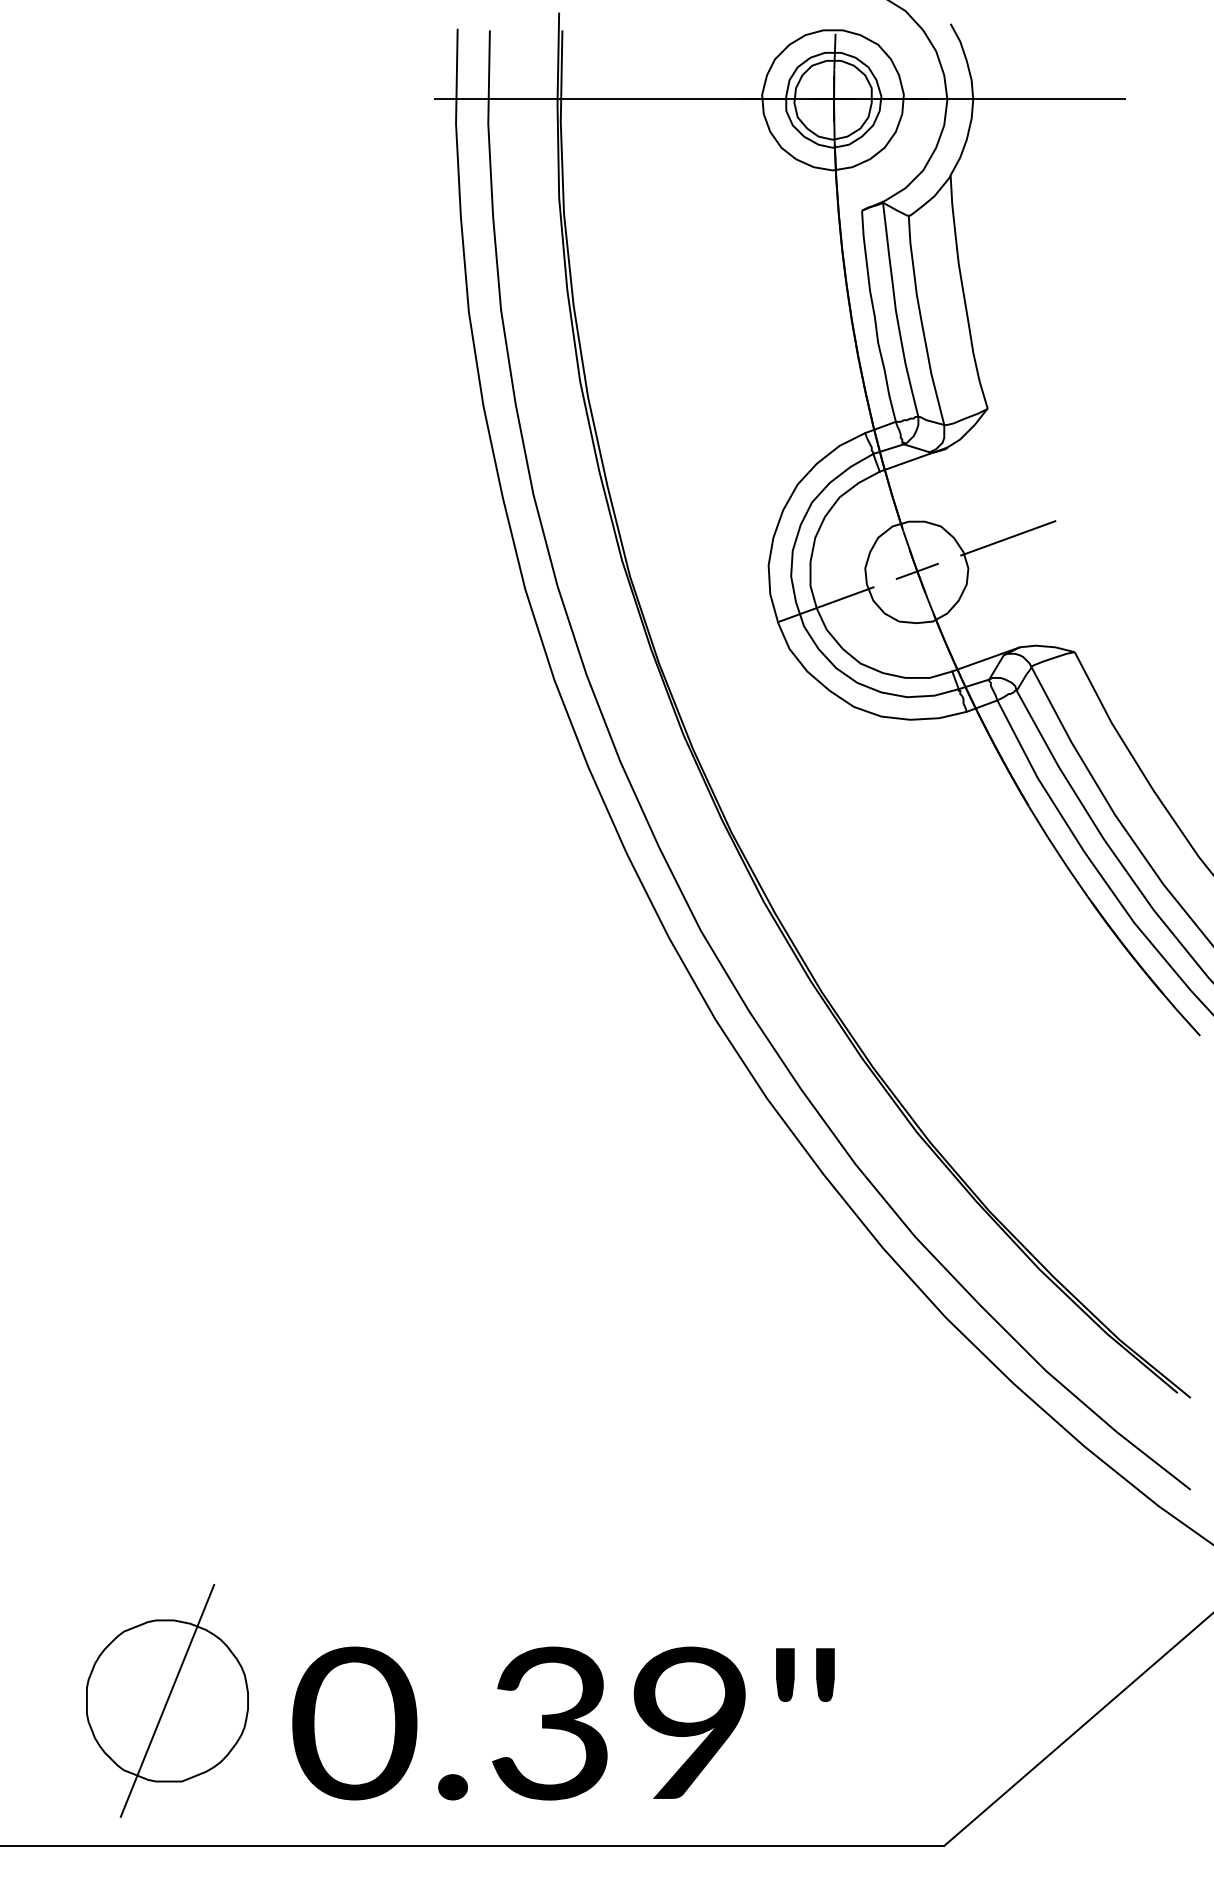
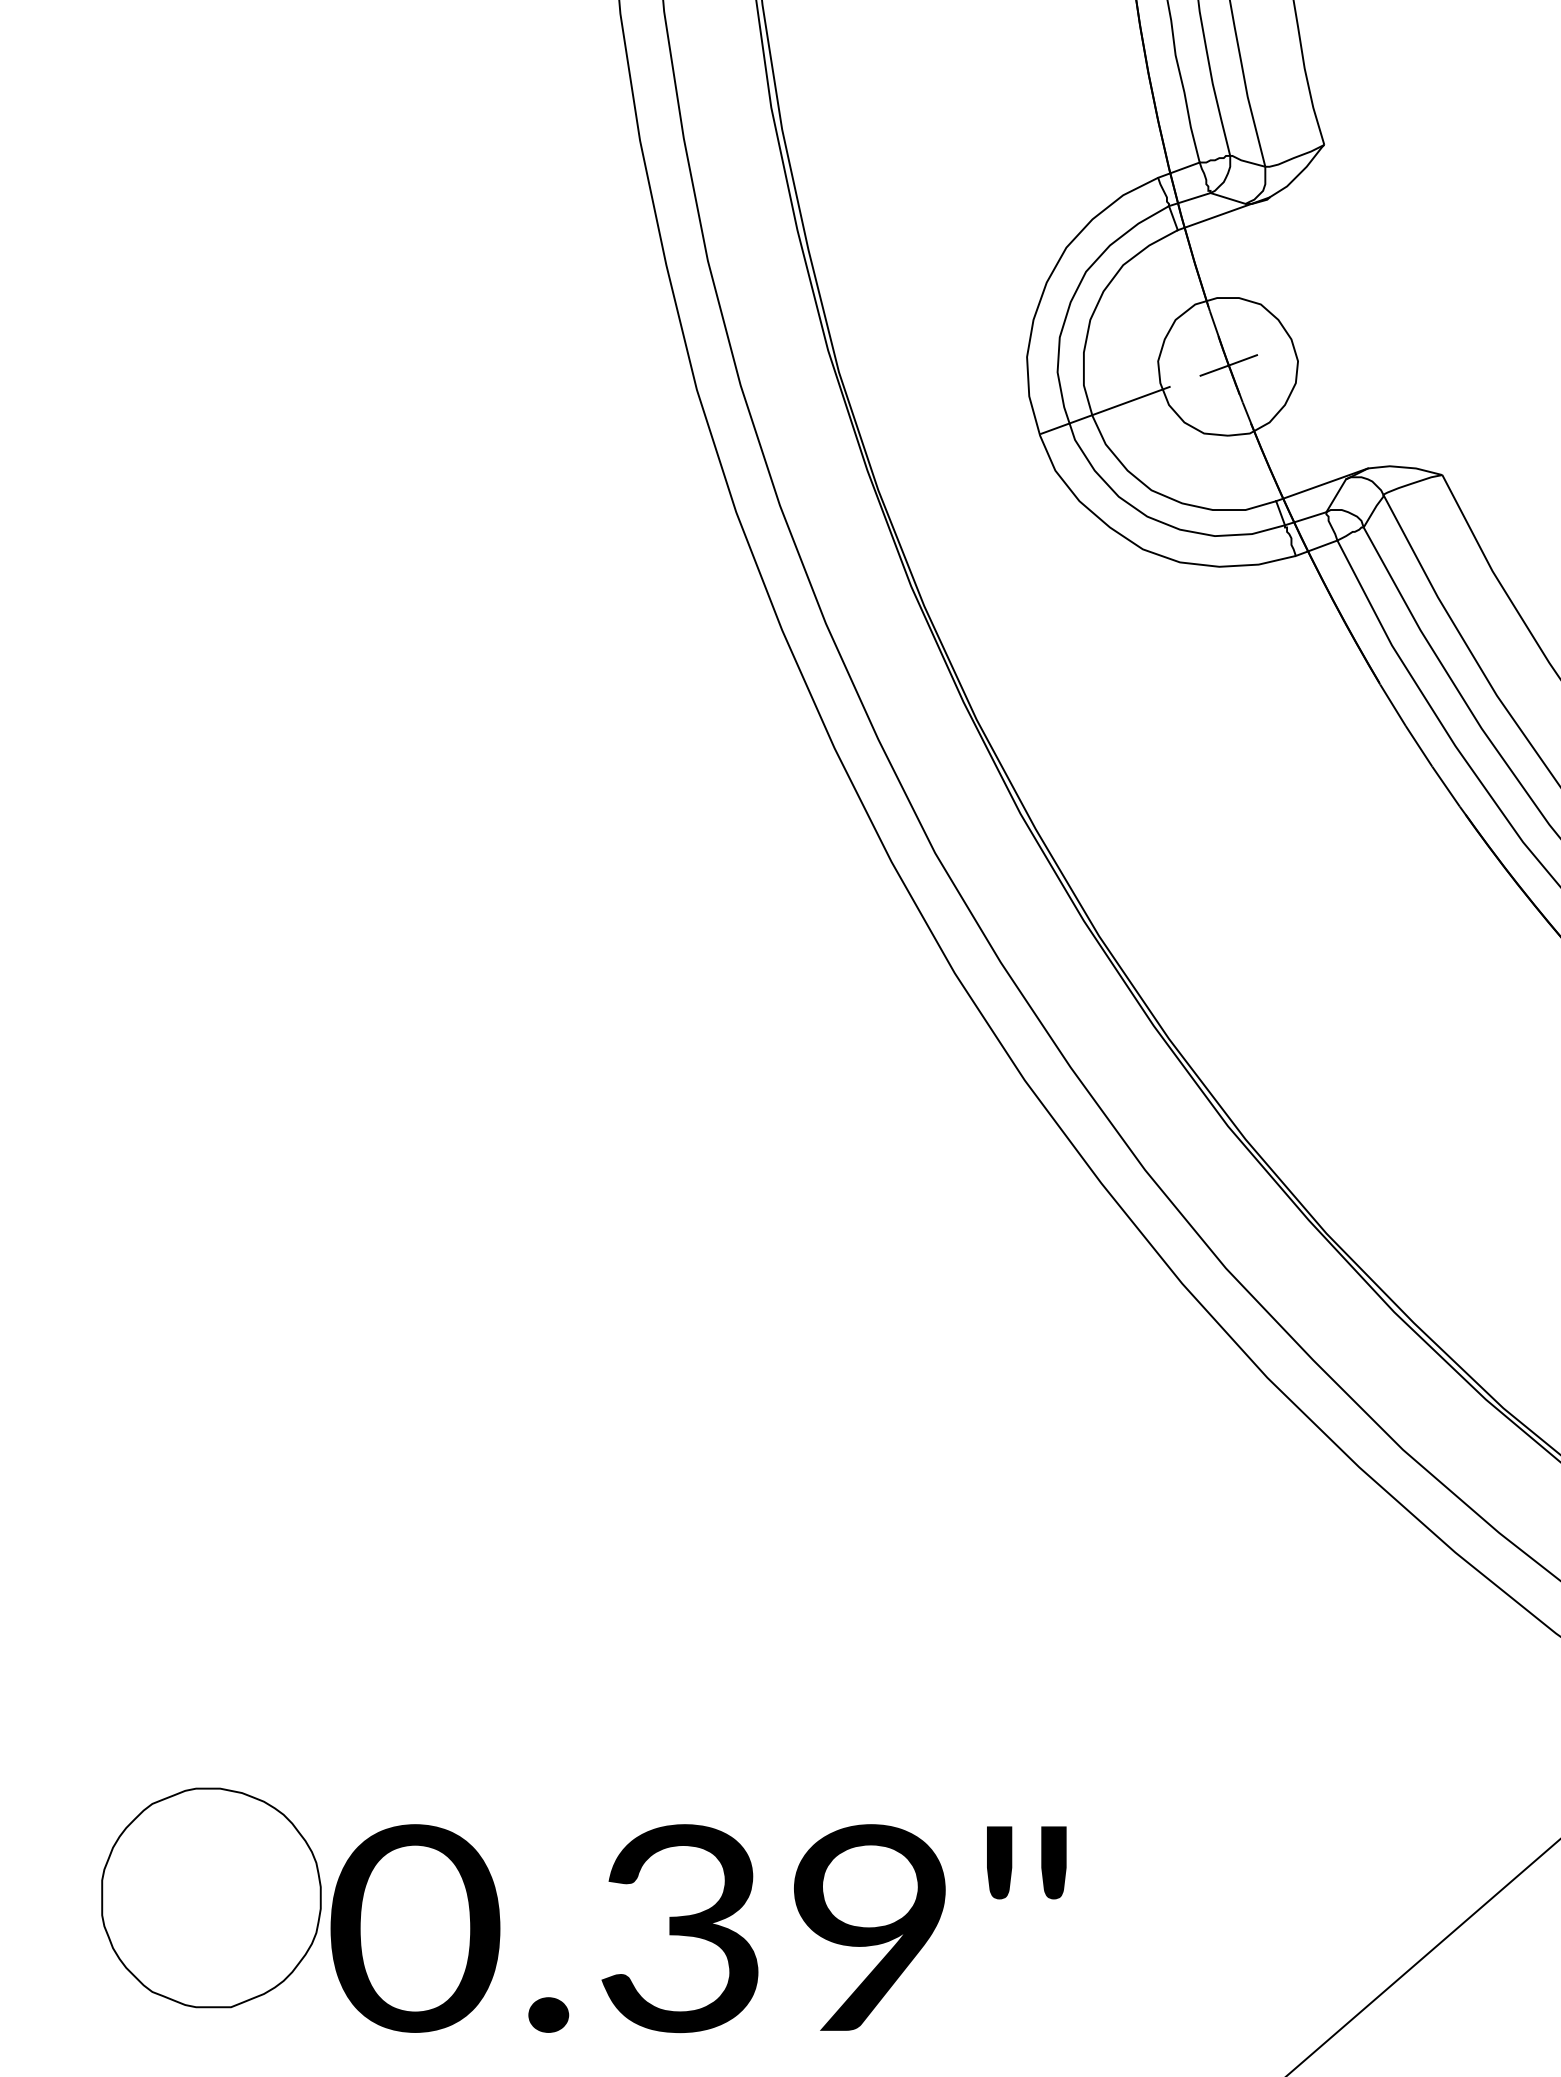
line: (1008, 537) -> (1352, 319), removed
line: (167, 1700) -> (211, 1897), removed
text: (563, 1723) -> (698, 1928), moved

